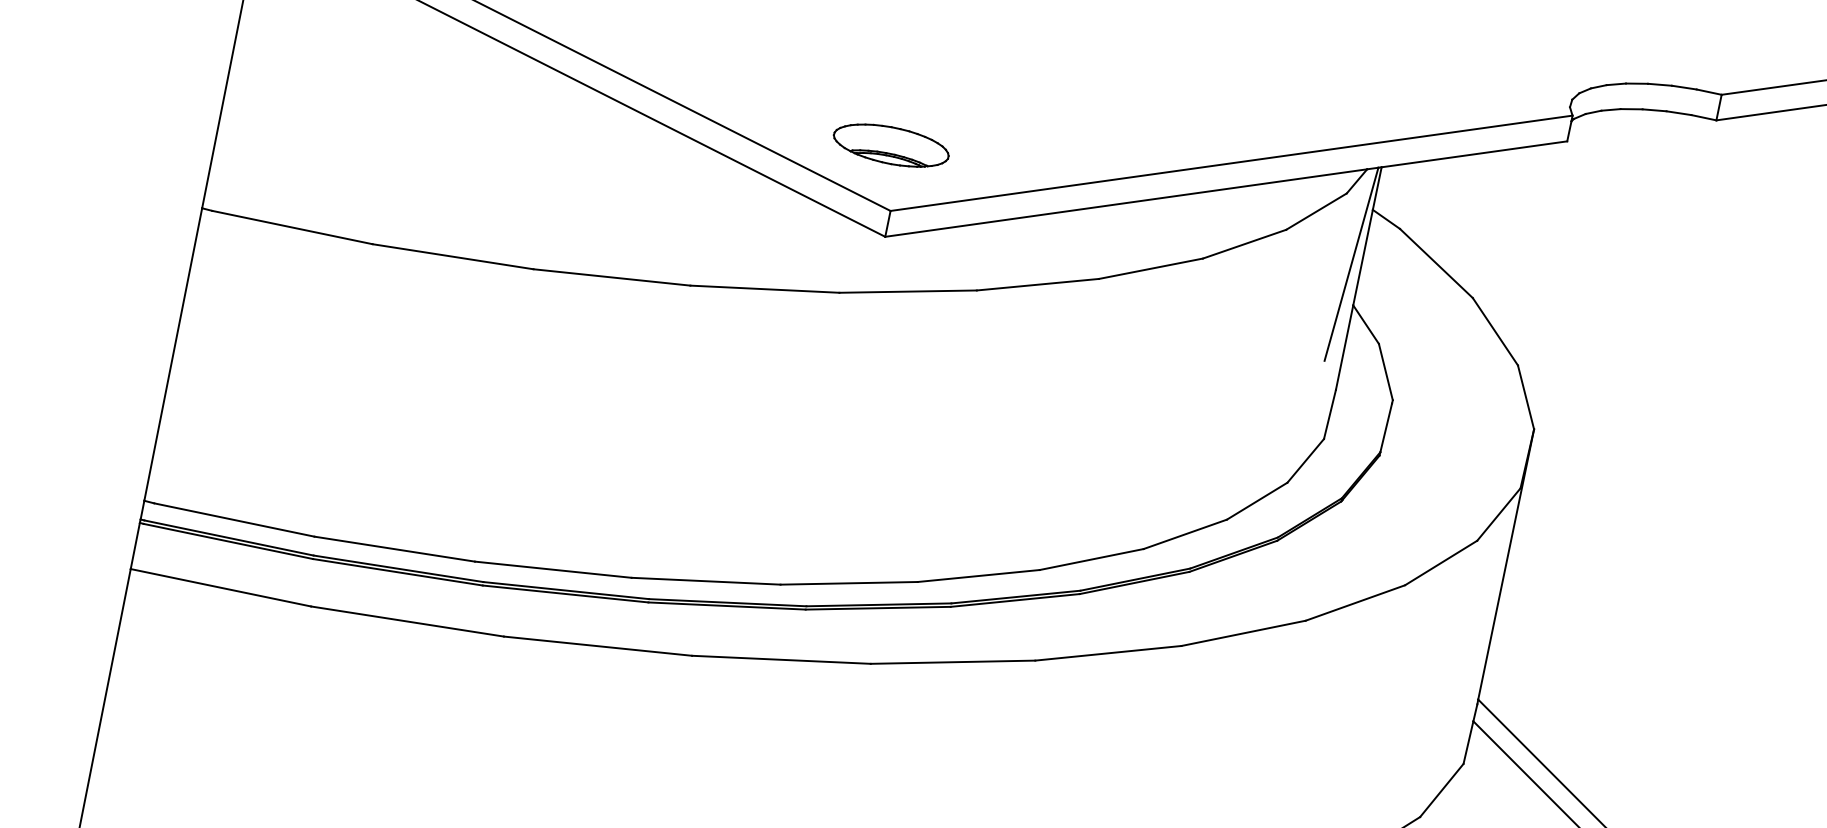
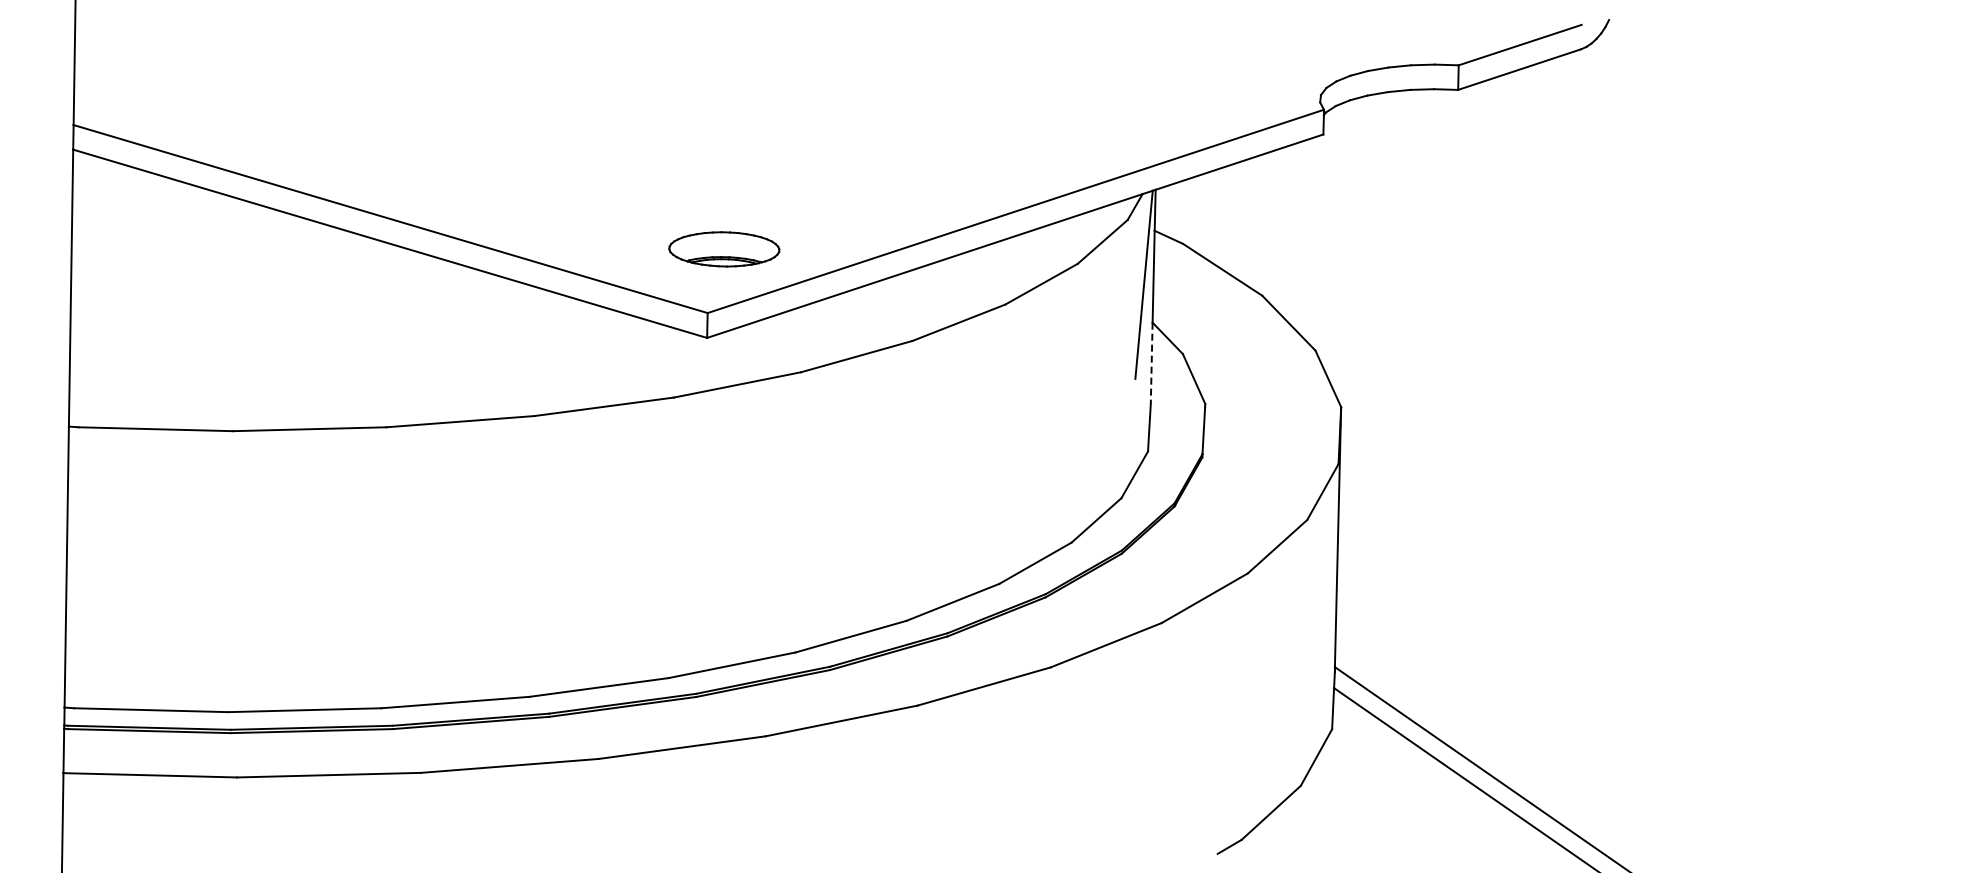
part: (891, 145) -> (724, 249), moved
line: (1344, 347) -> (1151, 363), solid -> dashed

